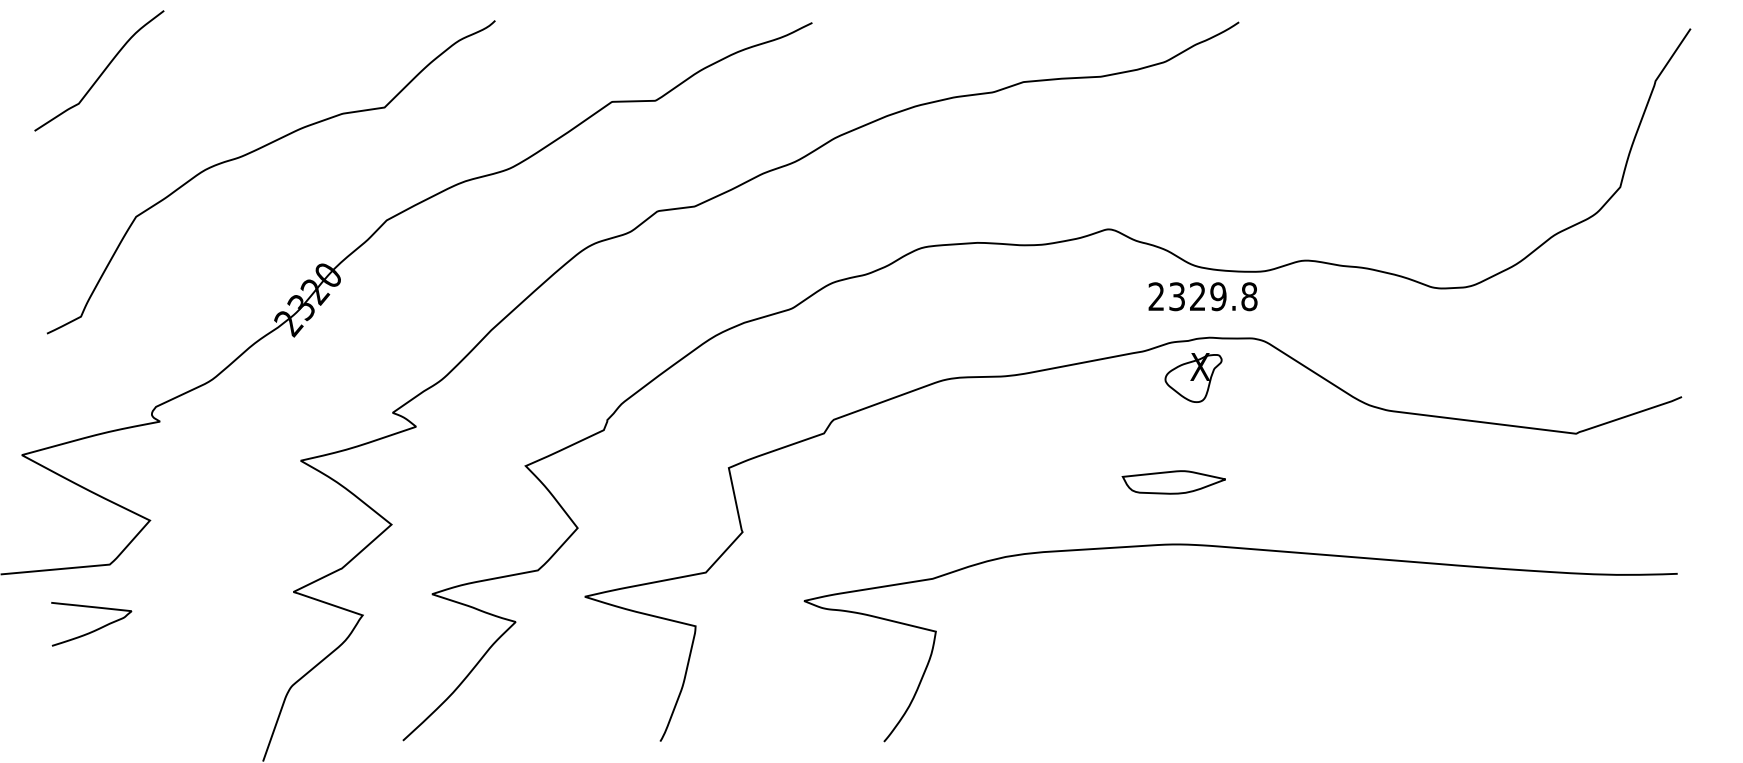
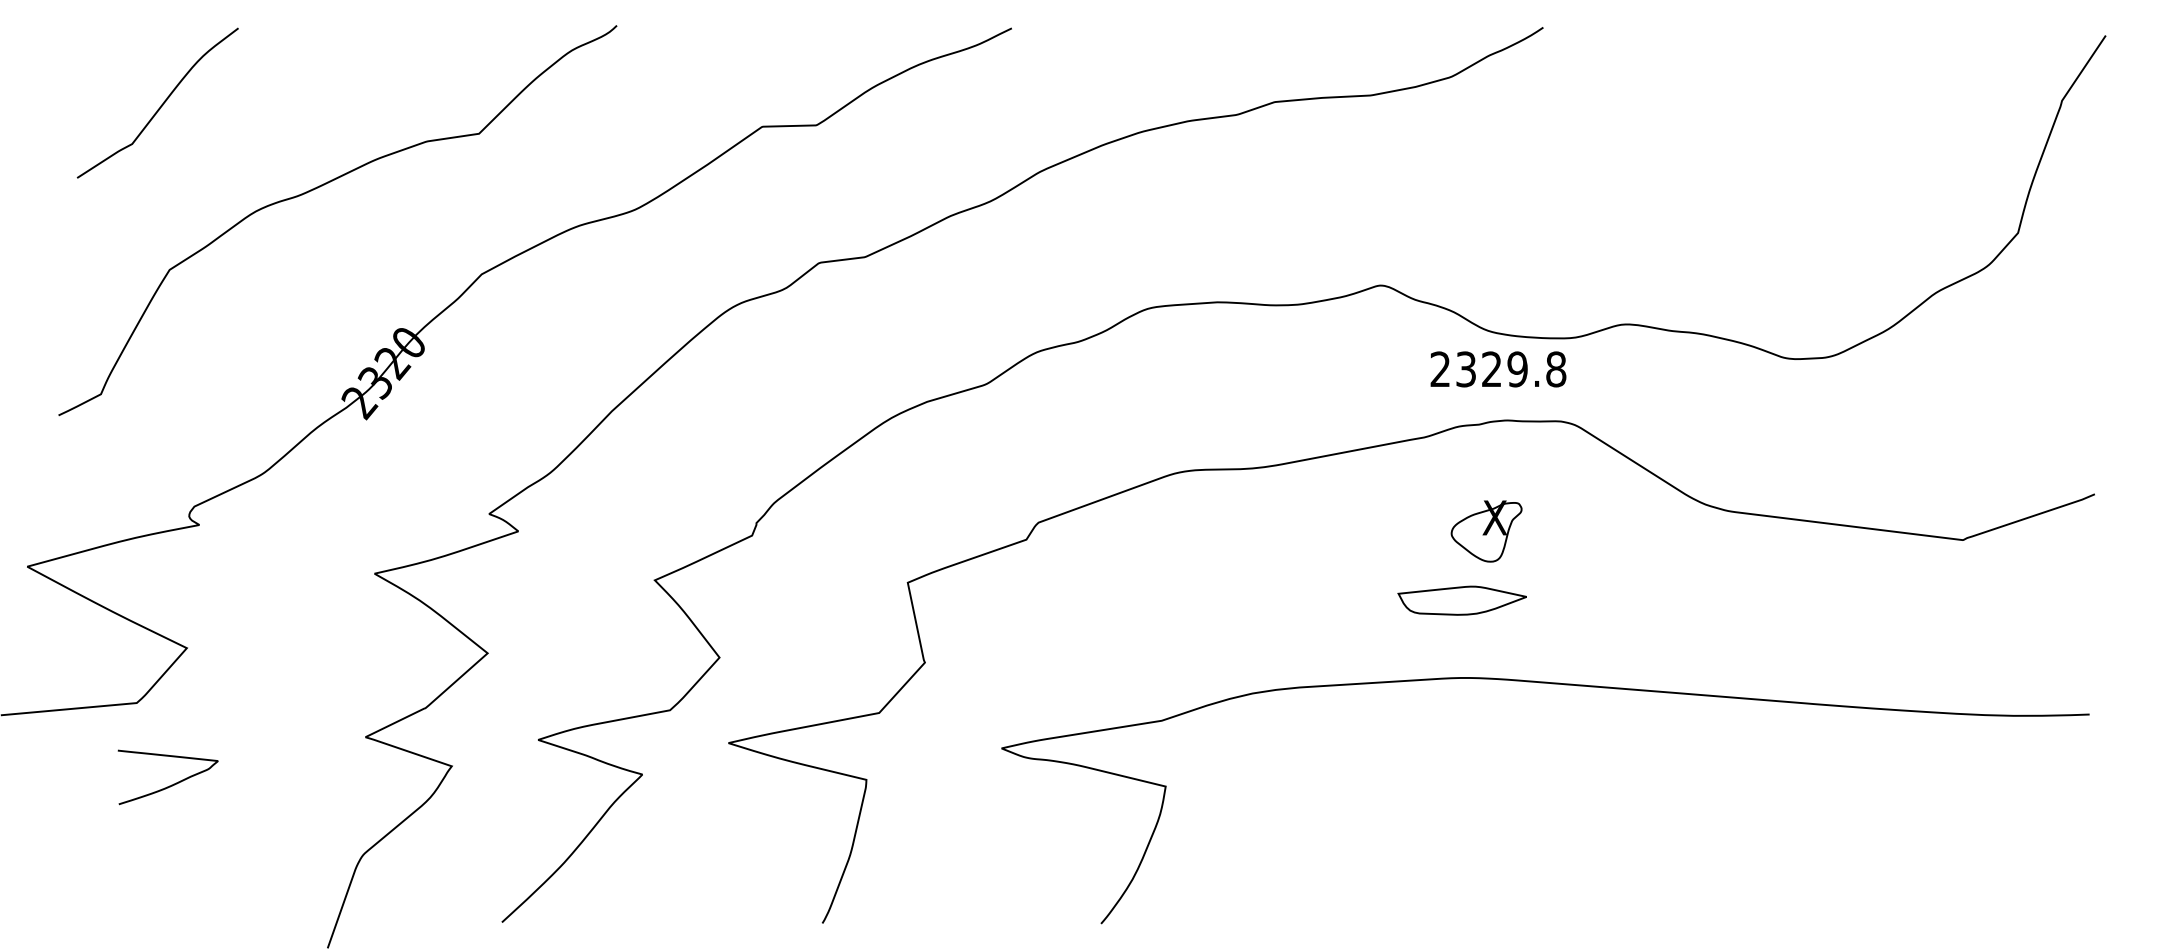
curve: (101, 72) -> (160, 105), moved
part: (1193, 377) -> (1486, 531), moved
curve: (94, 629) -> (171, 784), moved

